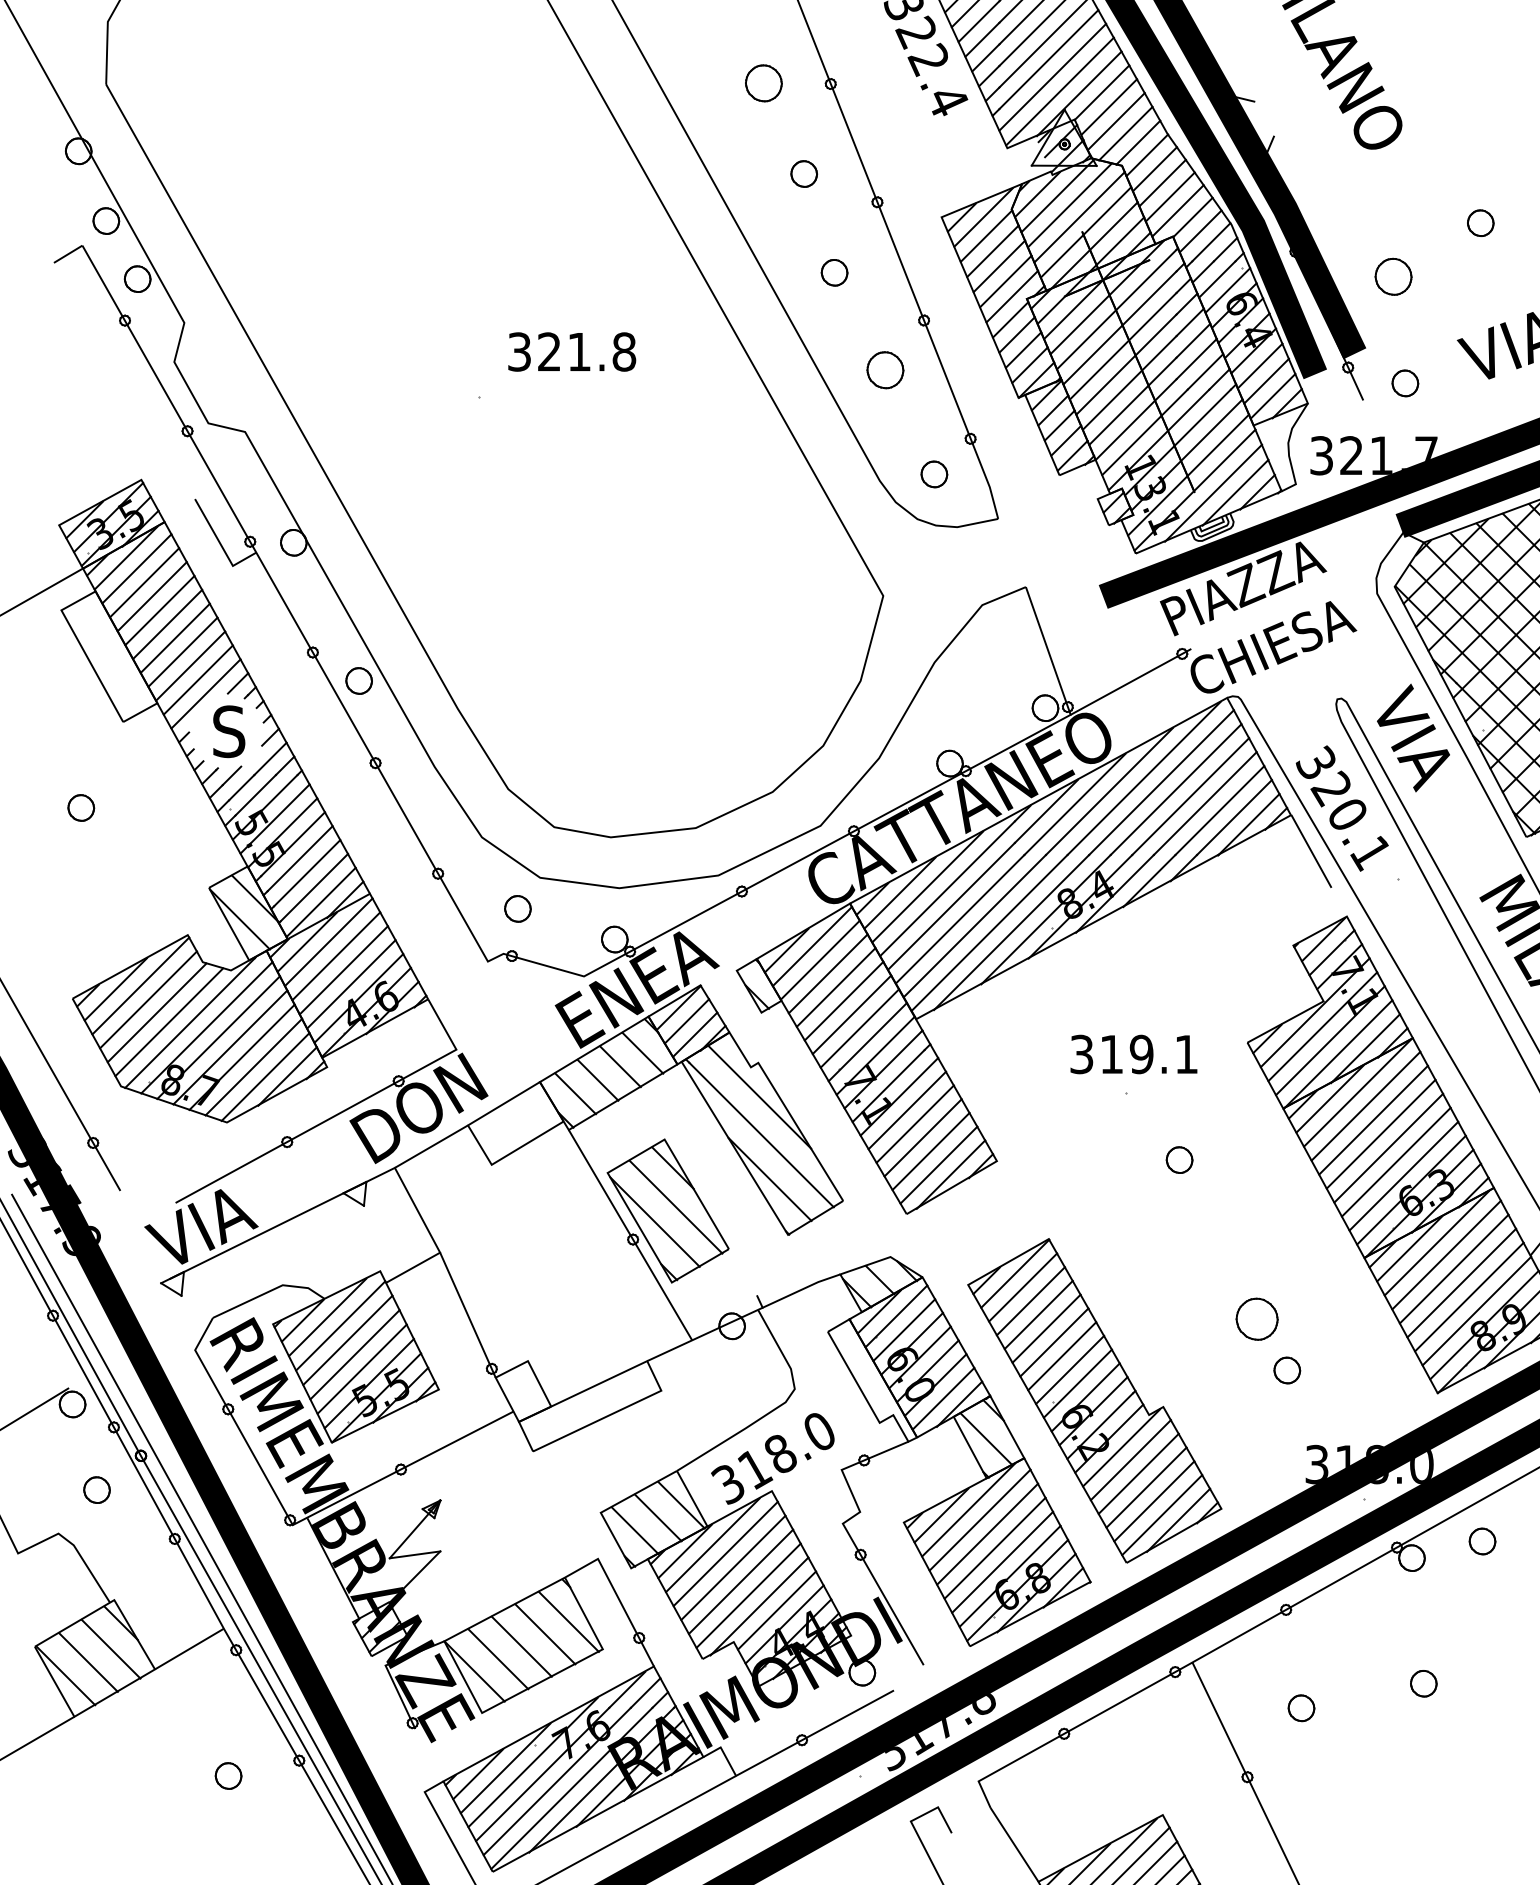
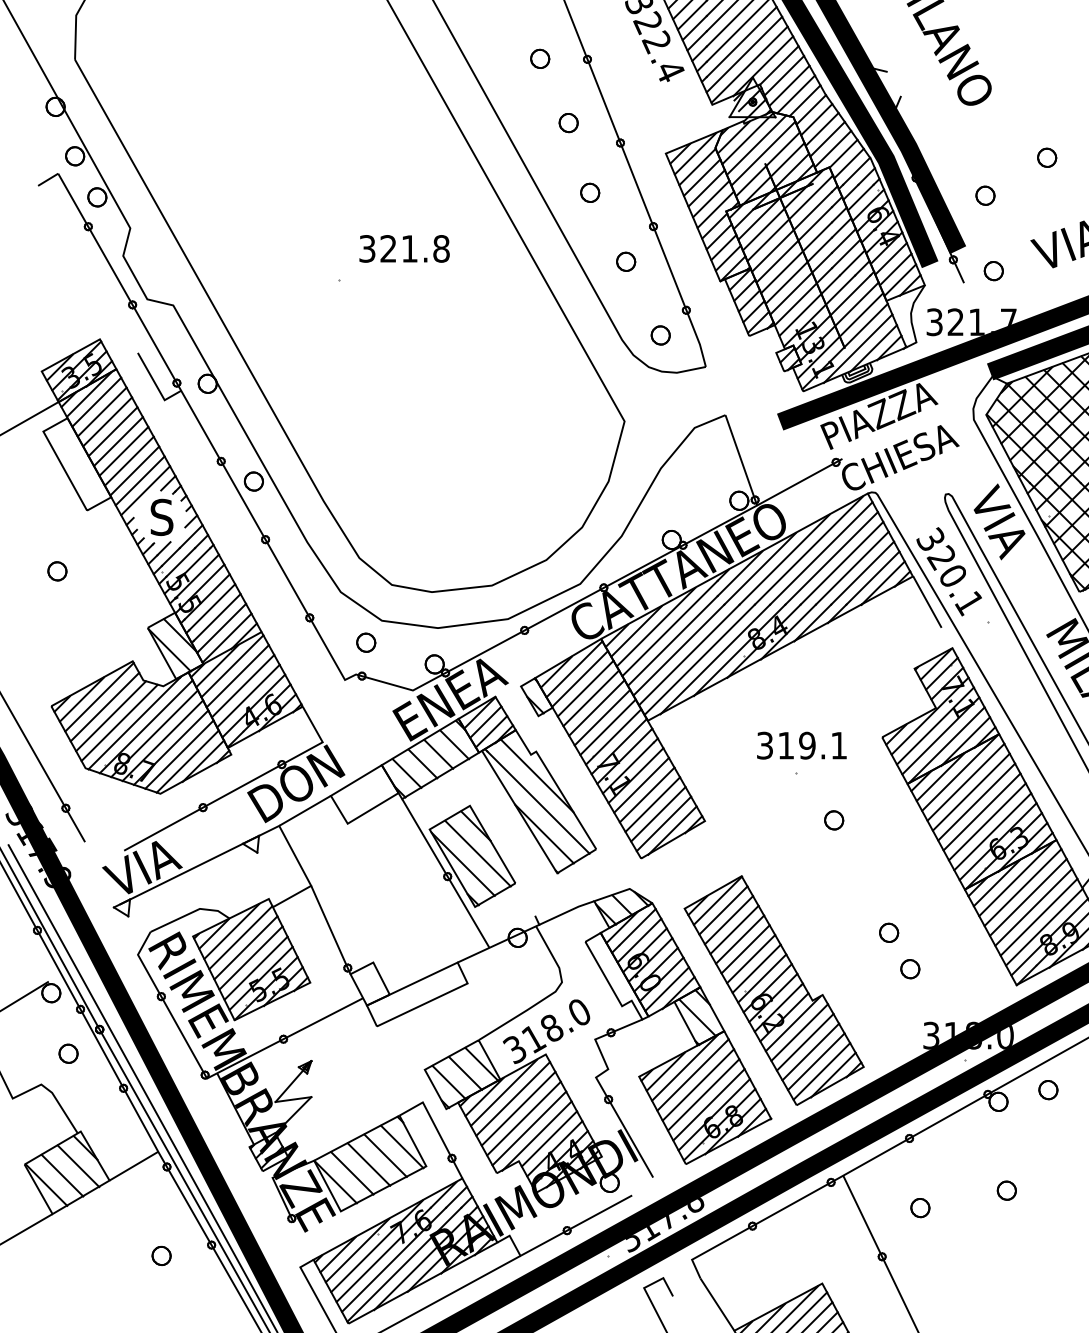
part: (763, 83) -> (539, 59), size x0.71
part: (1393, 276) -> (985, 195), size x0.71
part: (885, 370) -> (626, 261), size x0.71
part: (1257, 1318) -> (889, 932), size x0.62

